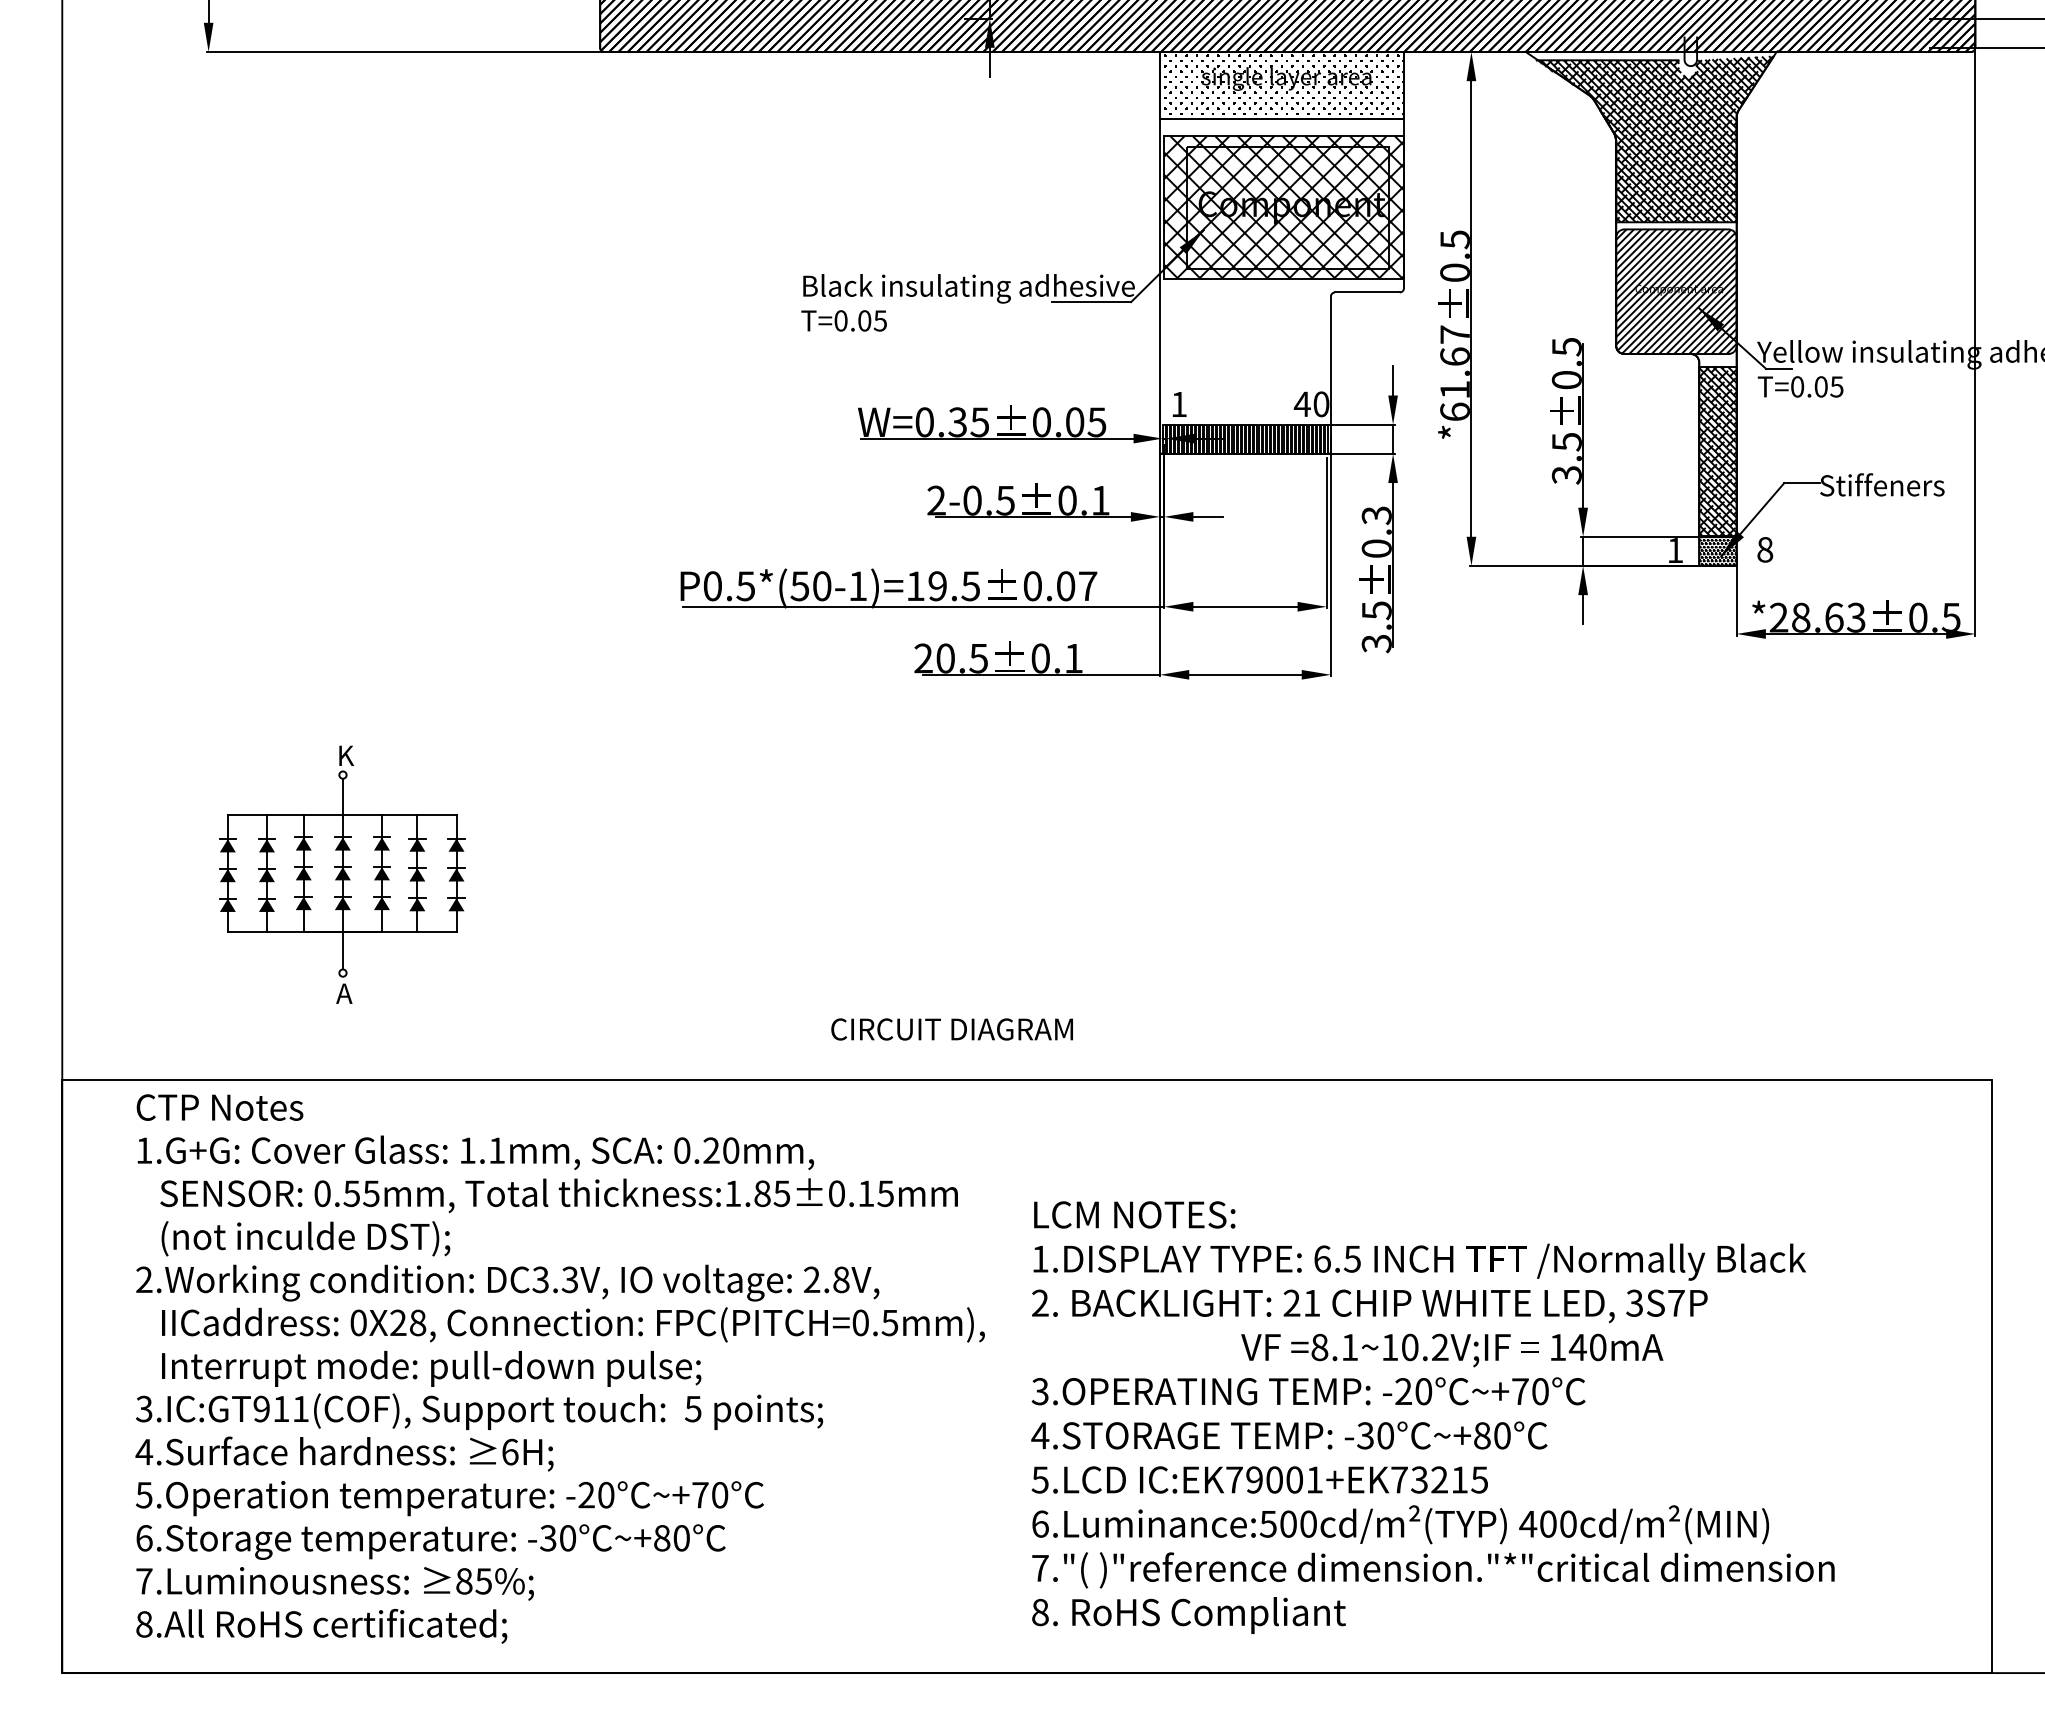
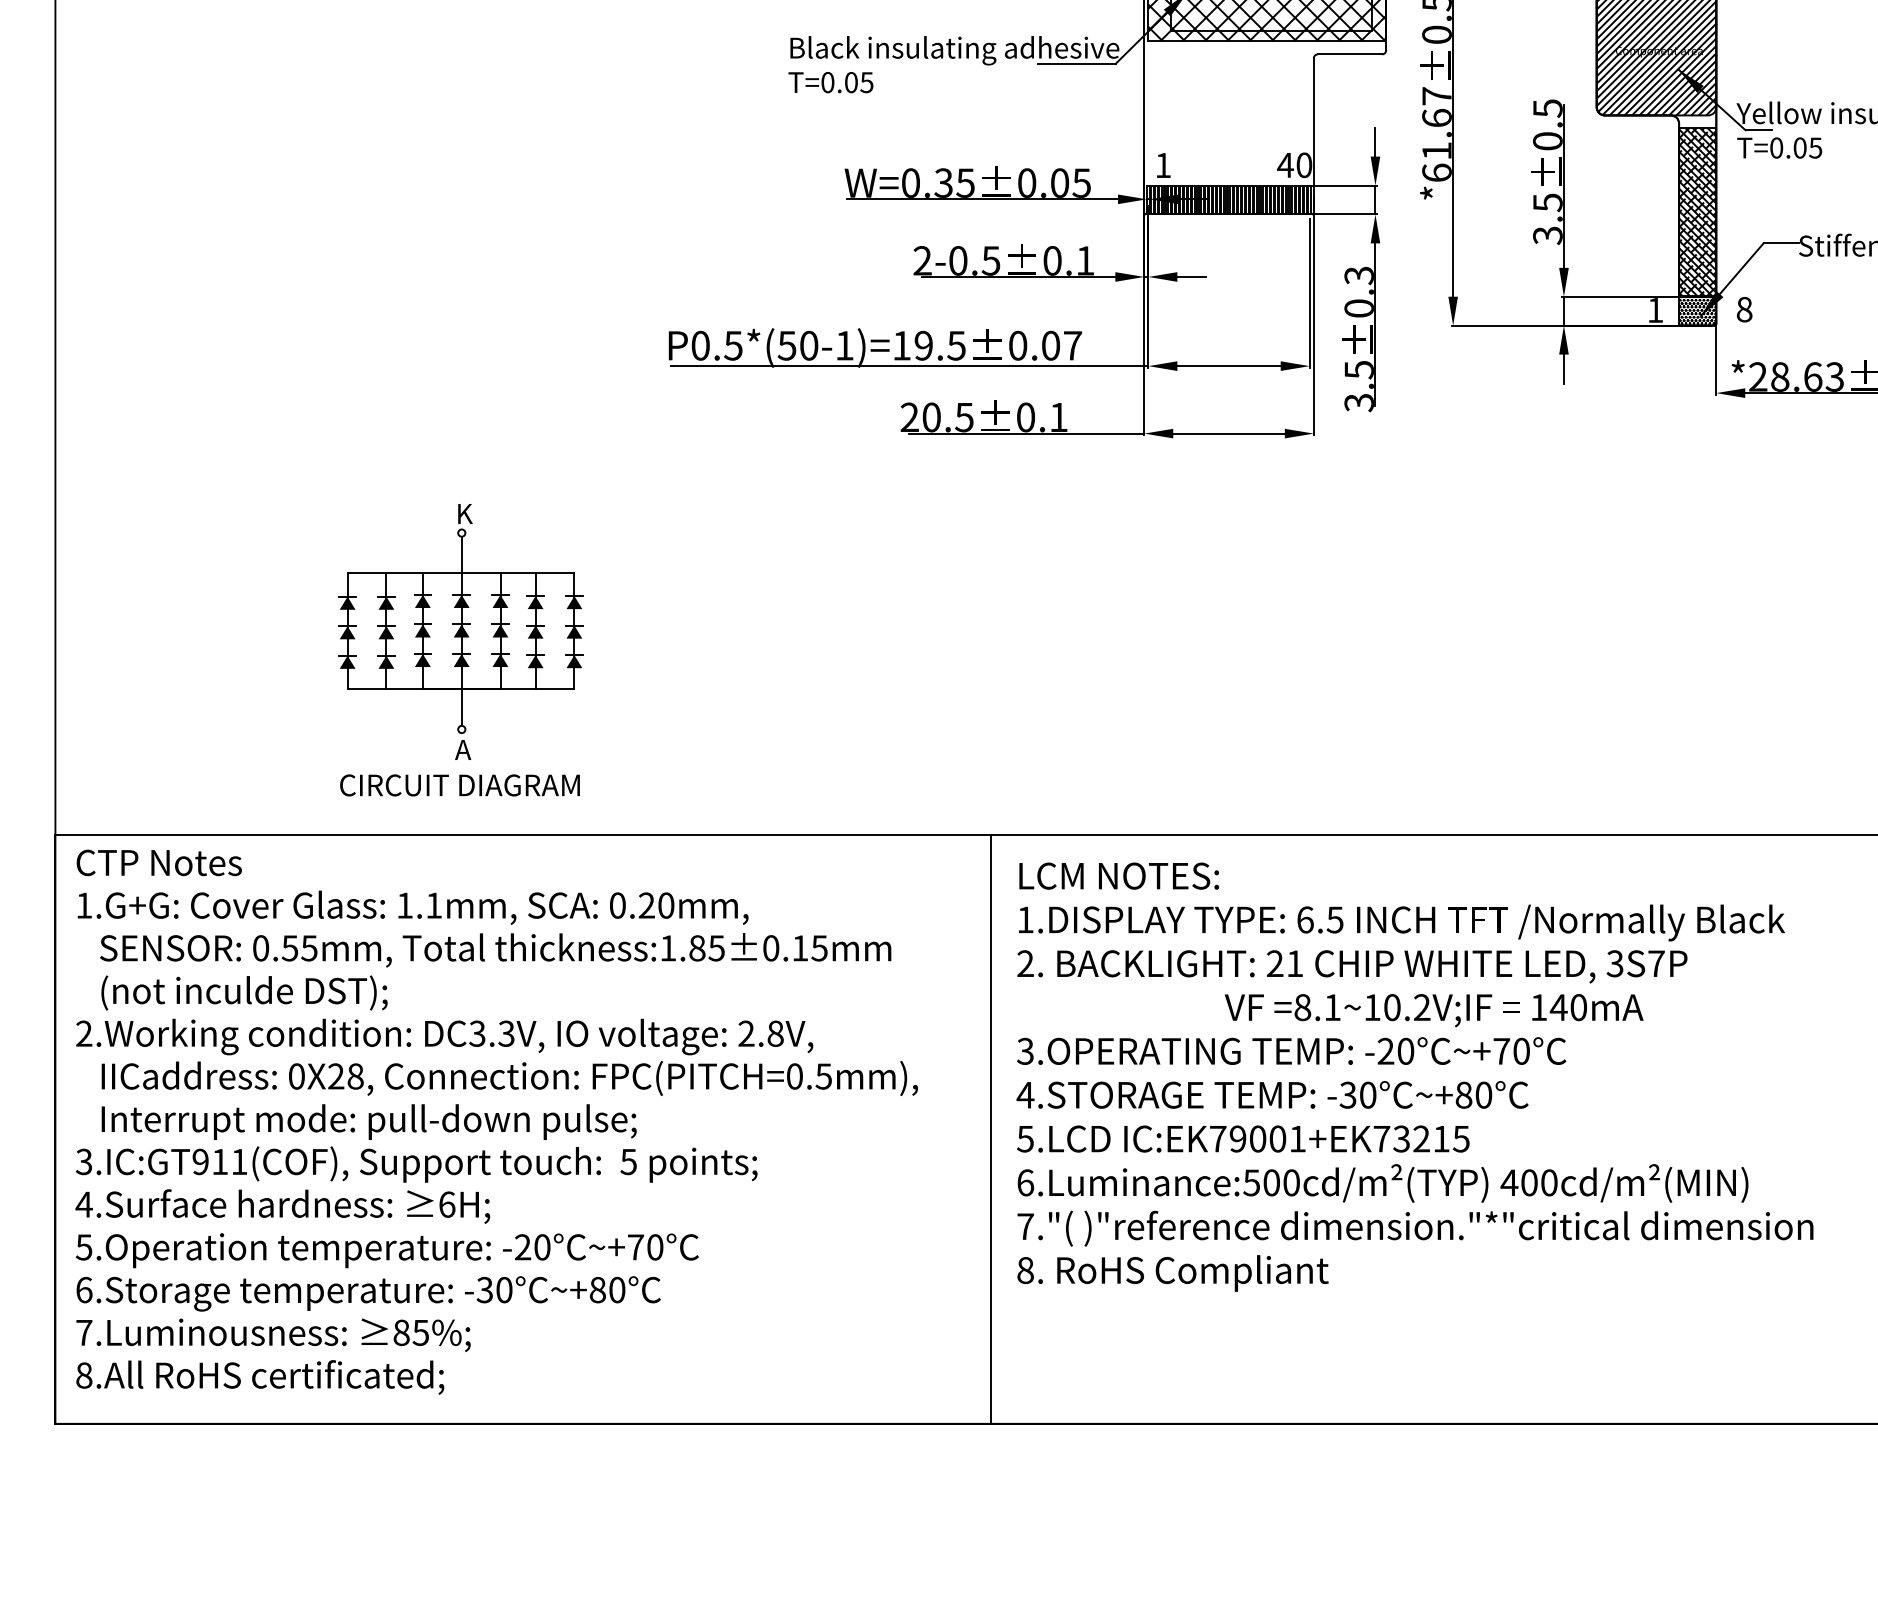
part: (342, 874) -> (461, 631), moved
text: (951, 1029) -> (459, 785), moved
text: (559, 1368) -> (496, 1121), moved
line: (1005, 1376) -> (991, 1129), added
text: (1432, 1417) -> (1414, 1077), moved

